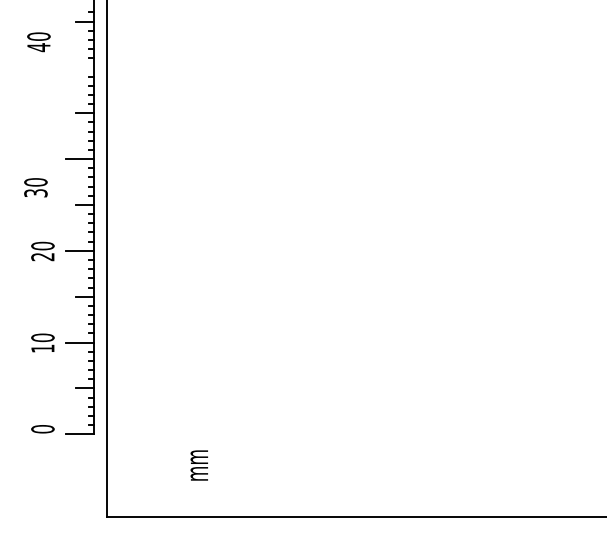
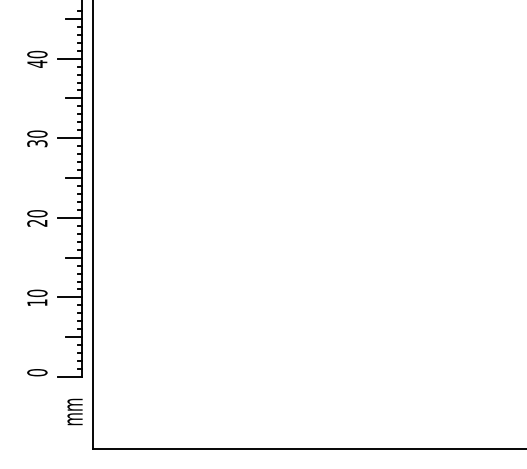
text: (38, 42) -> (37, 59), moved
line: (79, 67) -> (69, 58), added
text: (35, 187) -> (37, 138), moved
text: (198, 465) -> (74, 411), moved

